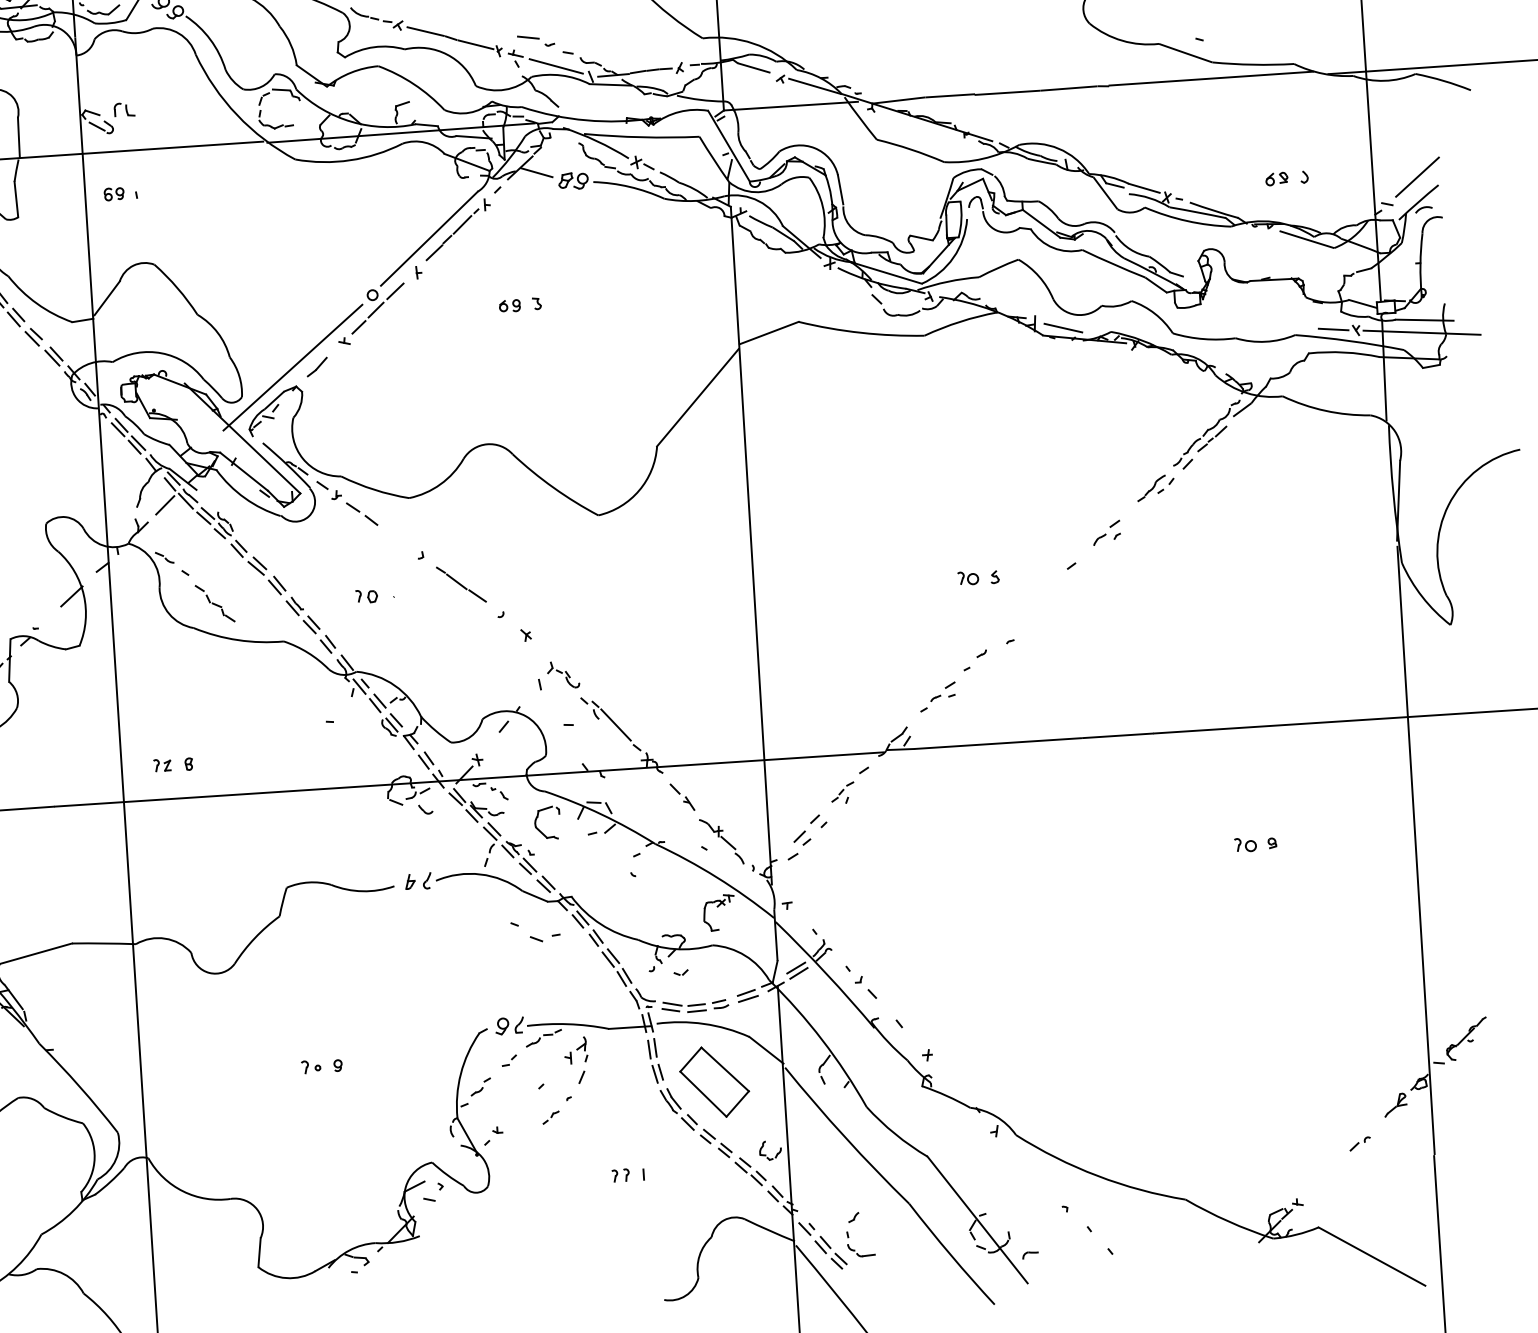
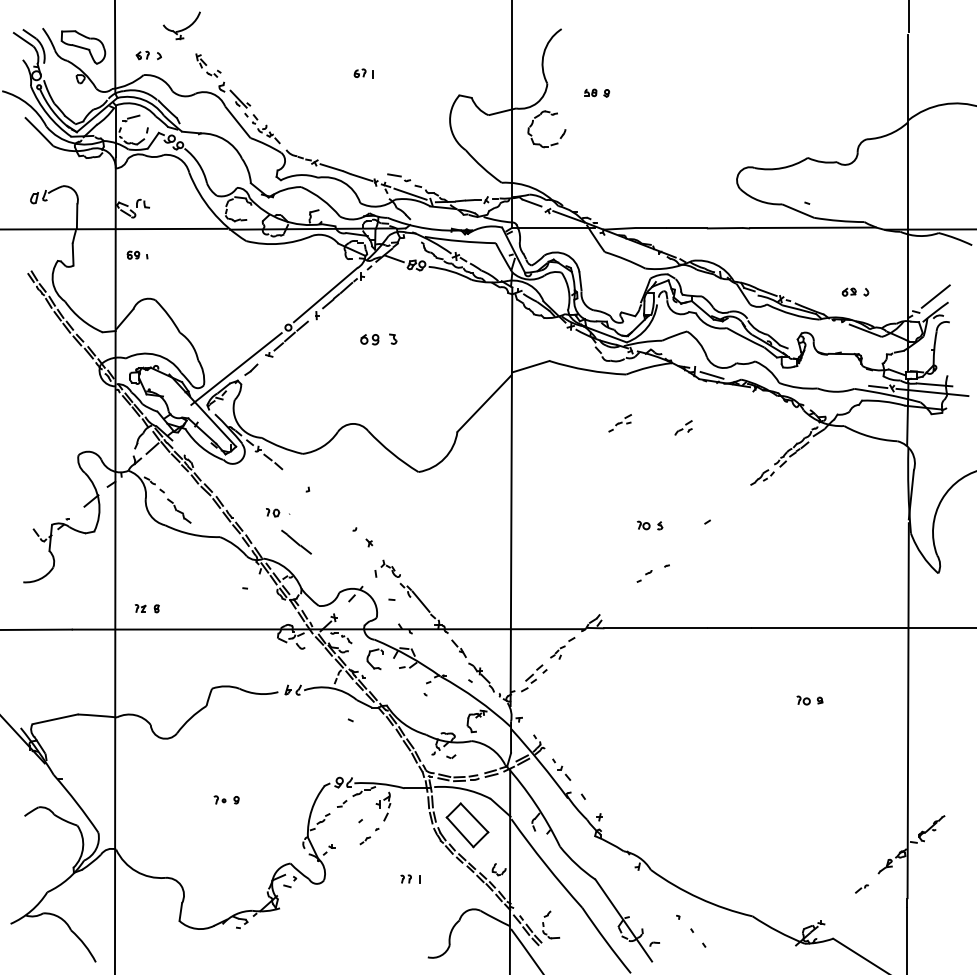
part: (519, 304) -> (378, 339), size x1.4
part: (1106, 531) -> (683, 427), moved
line: (461, 583) -> (296, 541), moved
part: (936, 697) -> (619, 423), moved
part: (544, 937) -> (368, 729), removed

